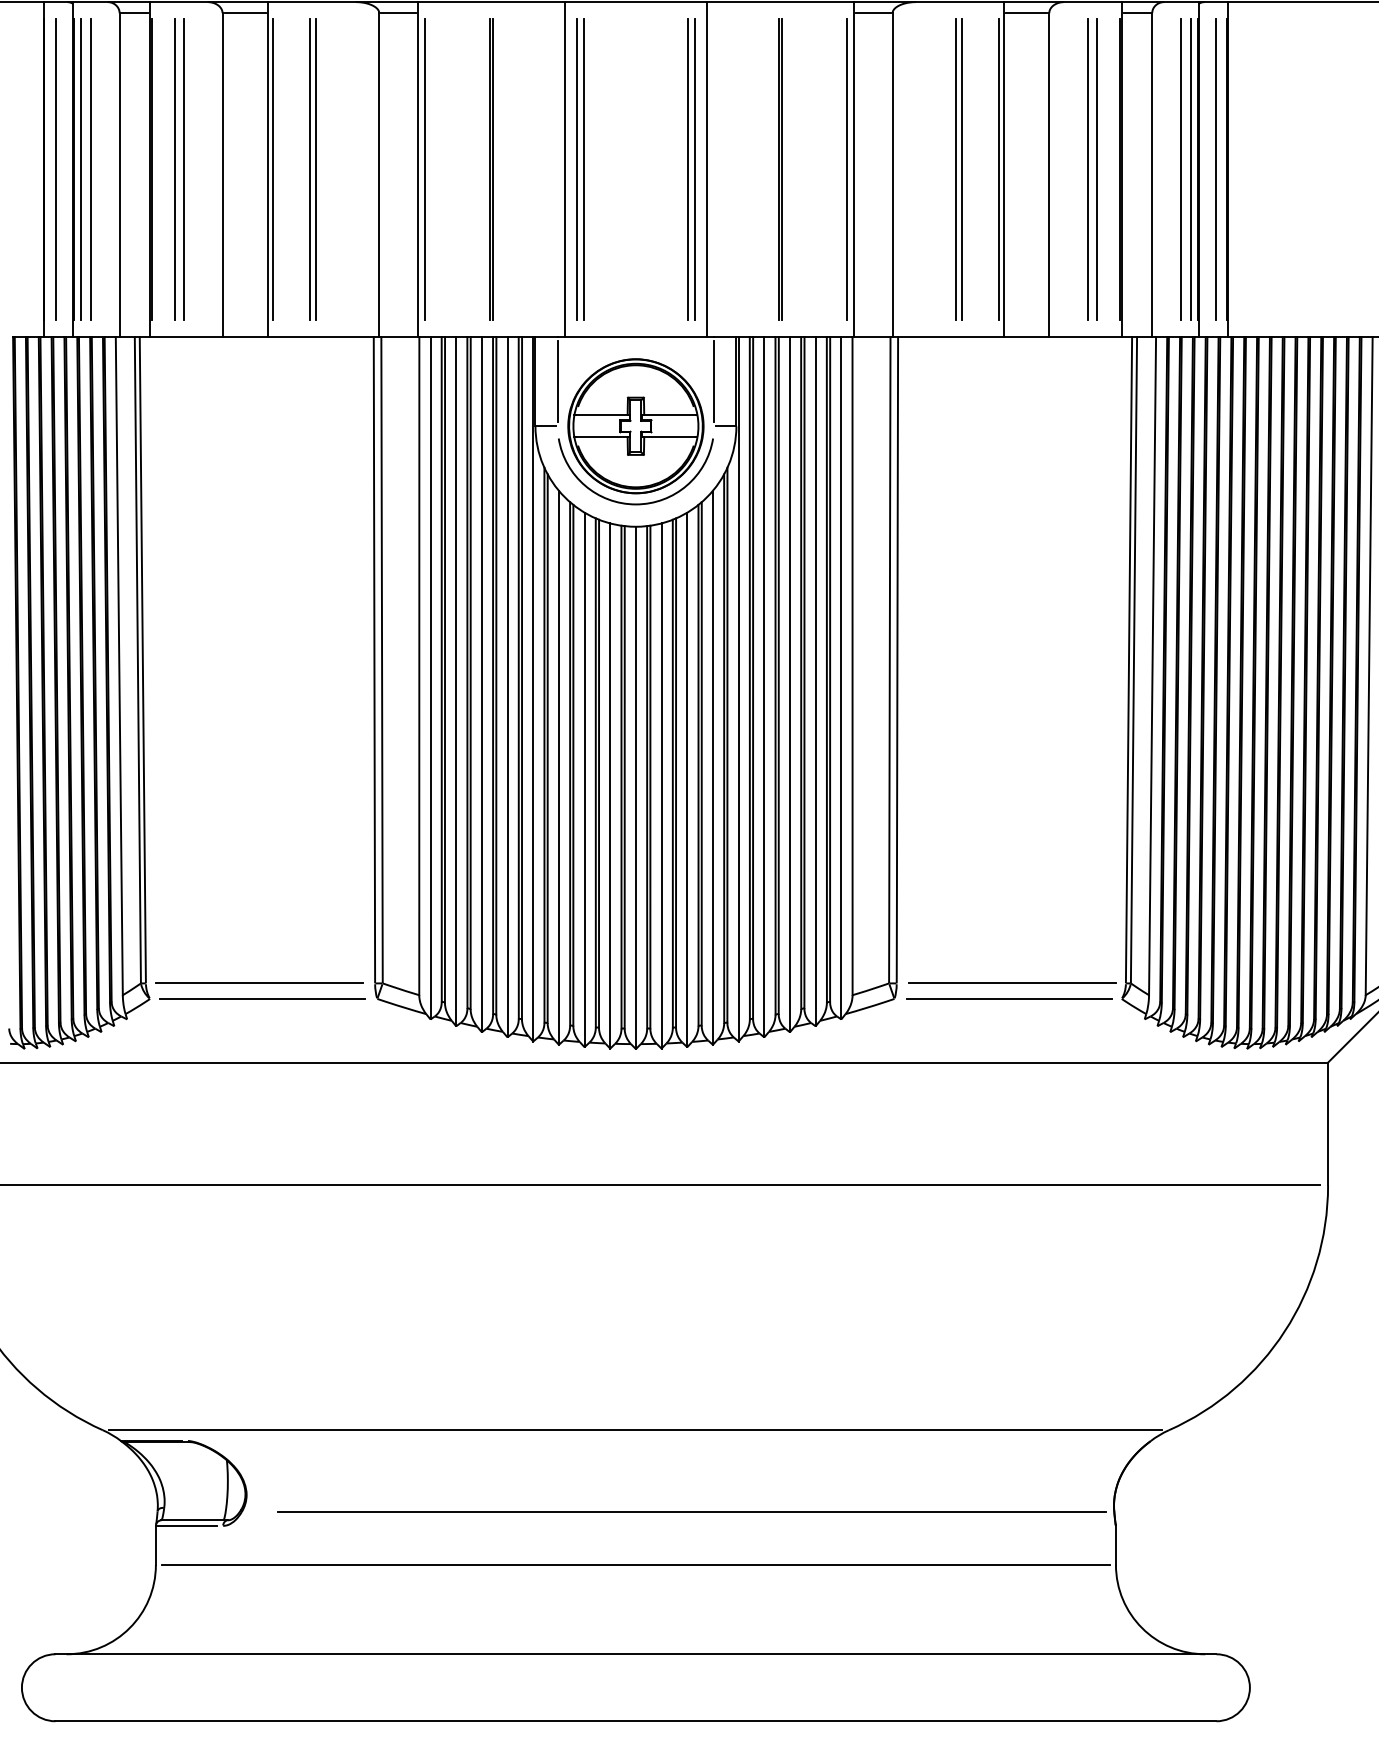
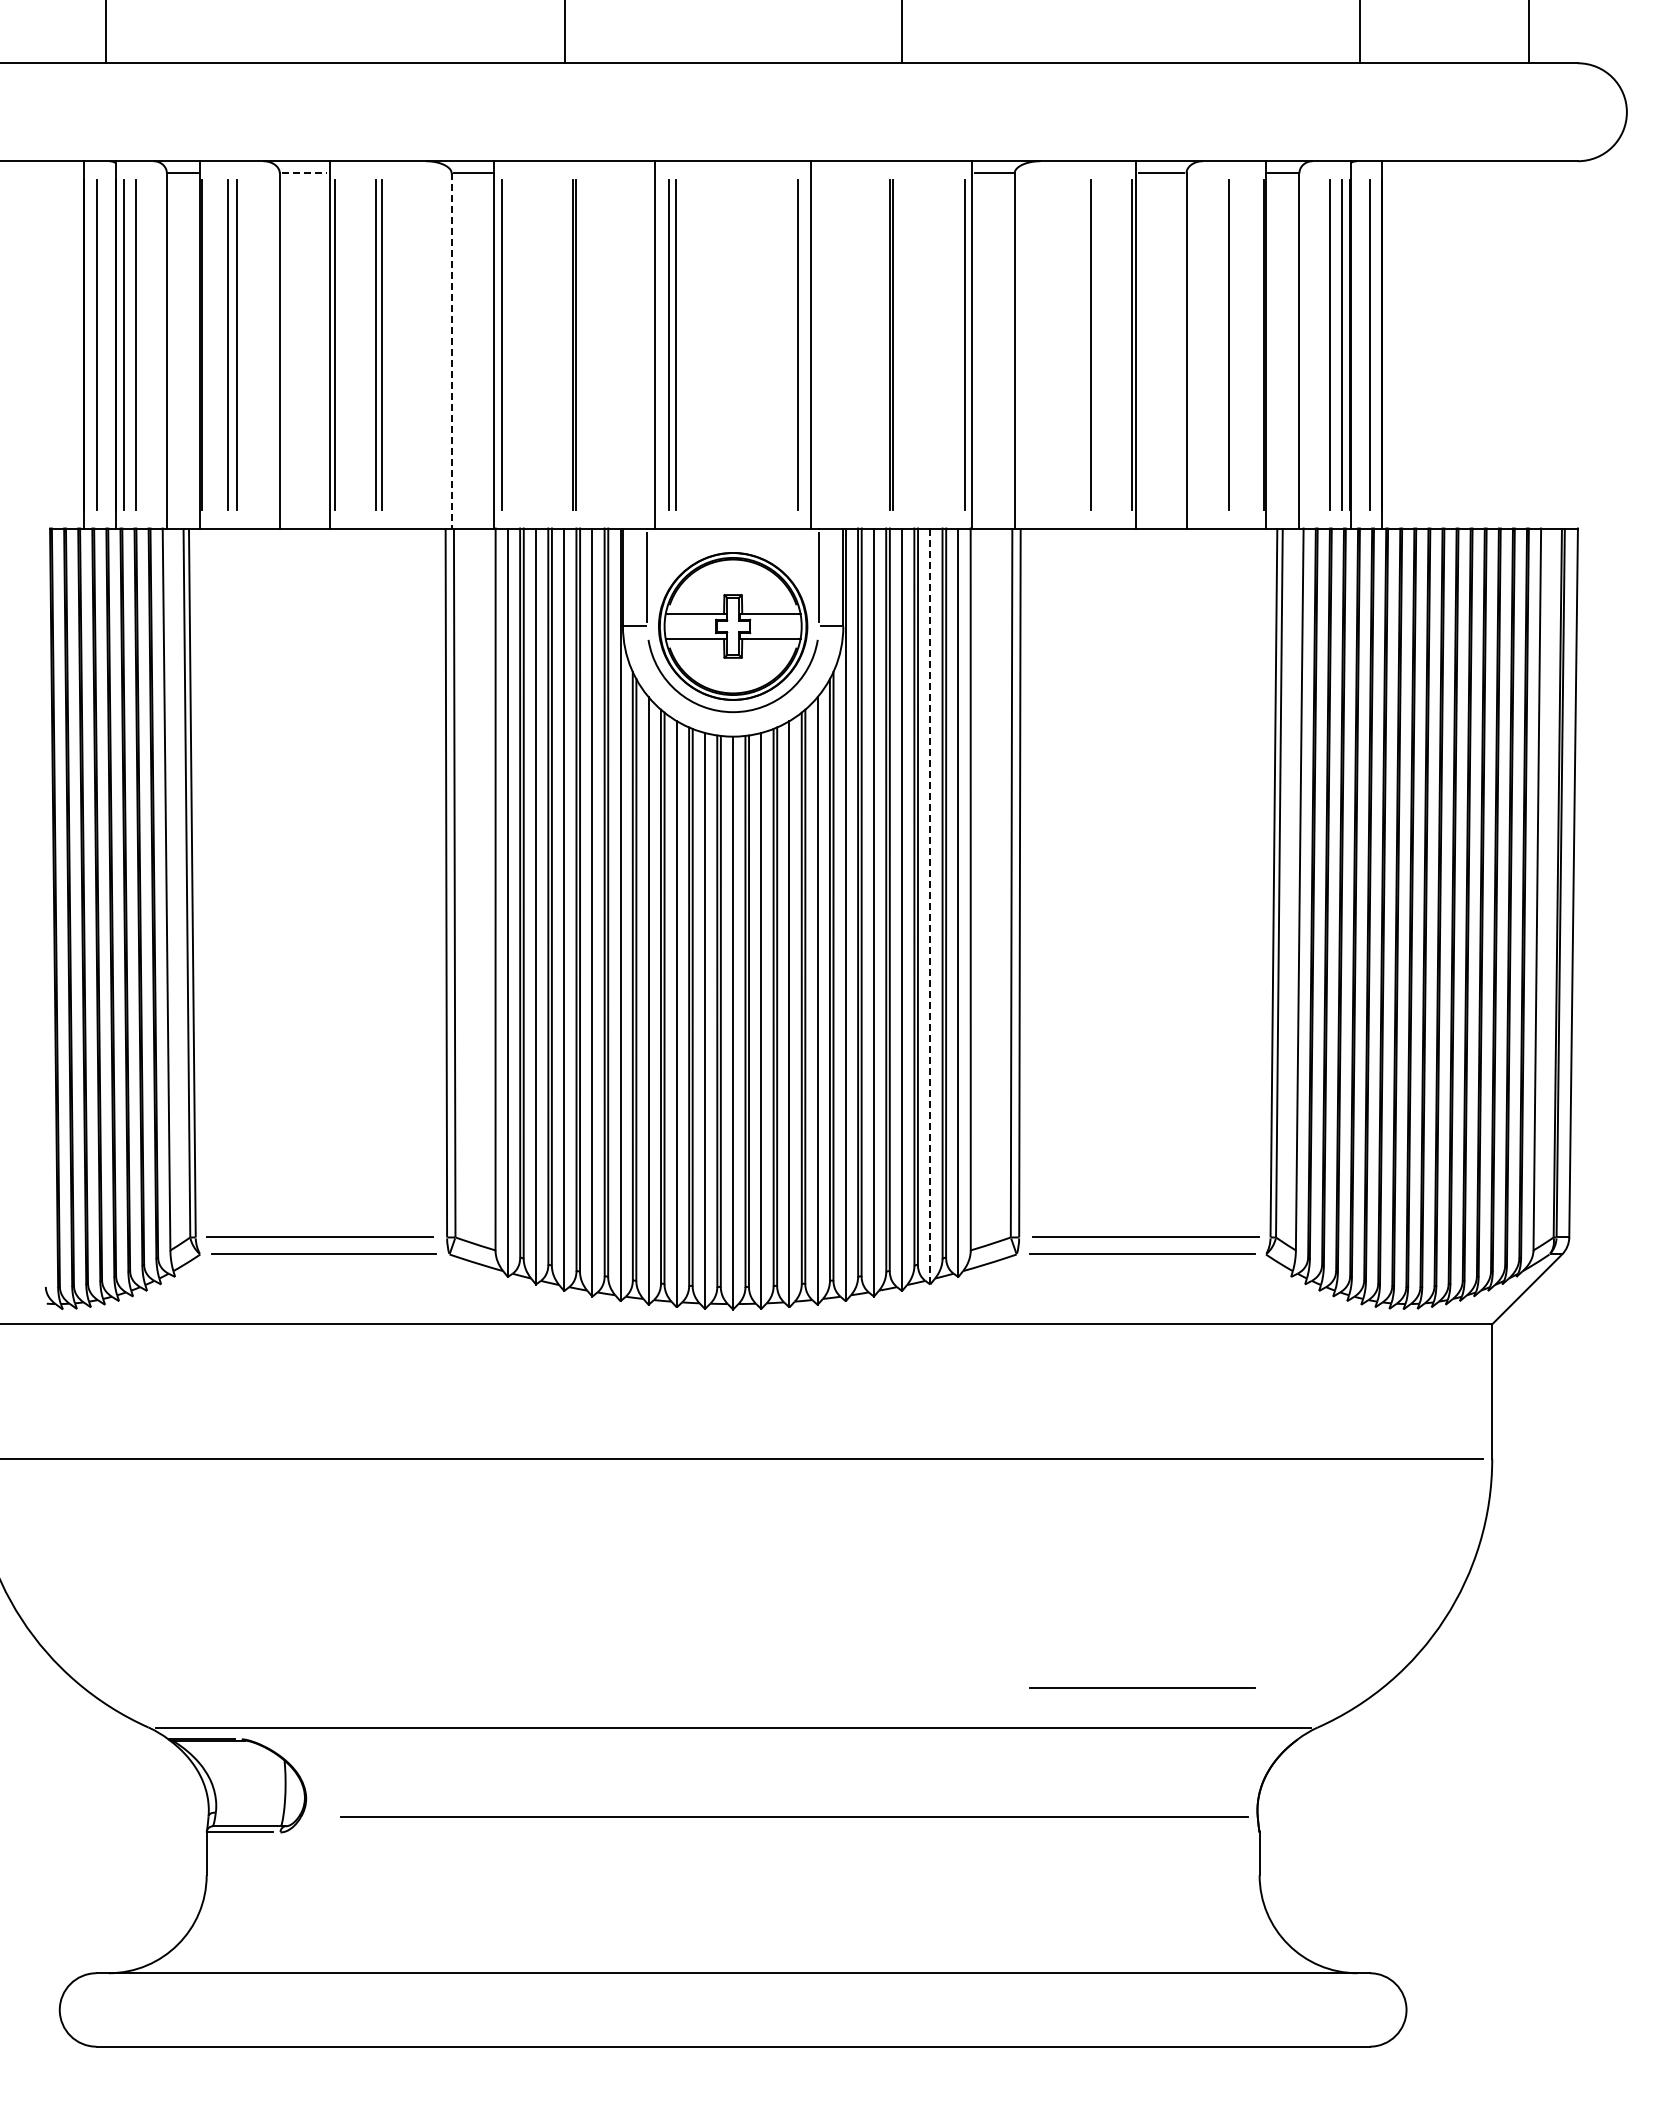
line: (245, 13) -> (304, 173), solid -> dashed
line: (687, 169) -> (789, 344), removed
line: (955, 169) -> (1083, 344), removed
line: (1096, 169) -> (1238, 344), removed
line: (379, 175) -> (451, 351), solid -> dashed
line: (815, 681) -> (930, 906), solid -> dashed
line: (1009, 1393) -> (1142, 1687), added
line: (636, 1565) -> (733, 1875), removed

